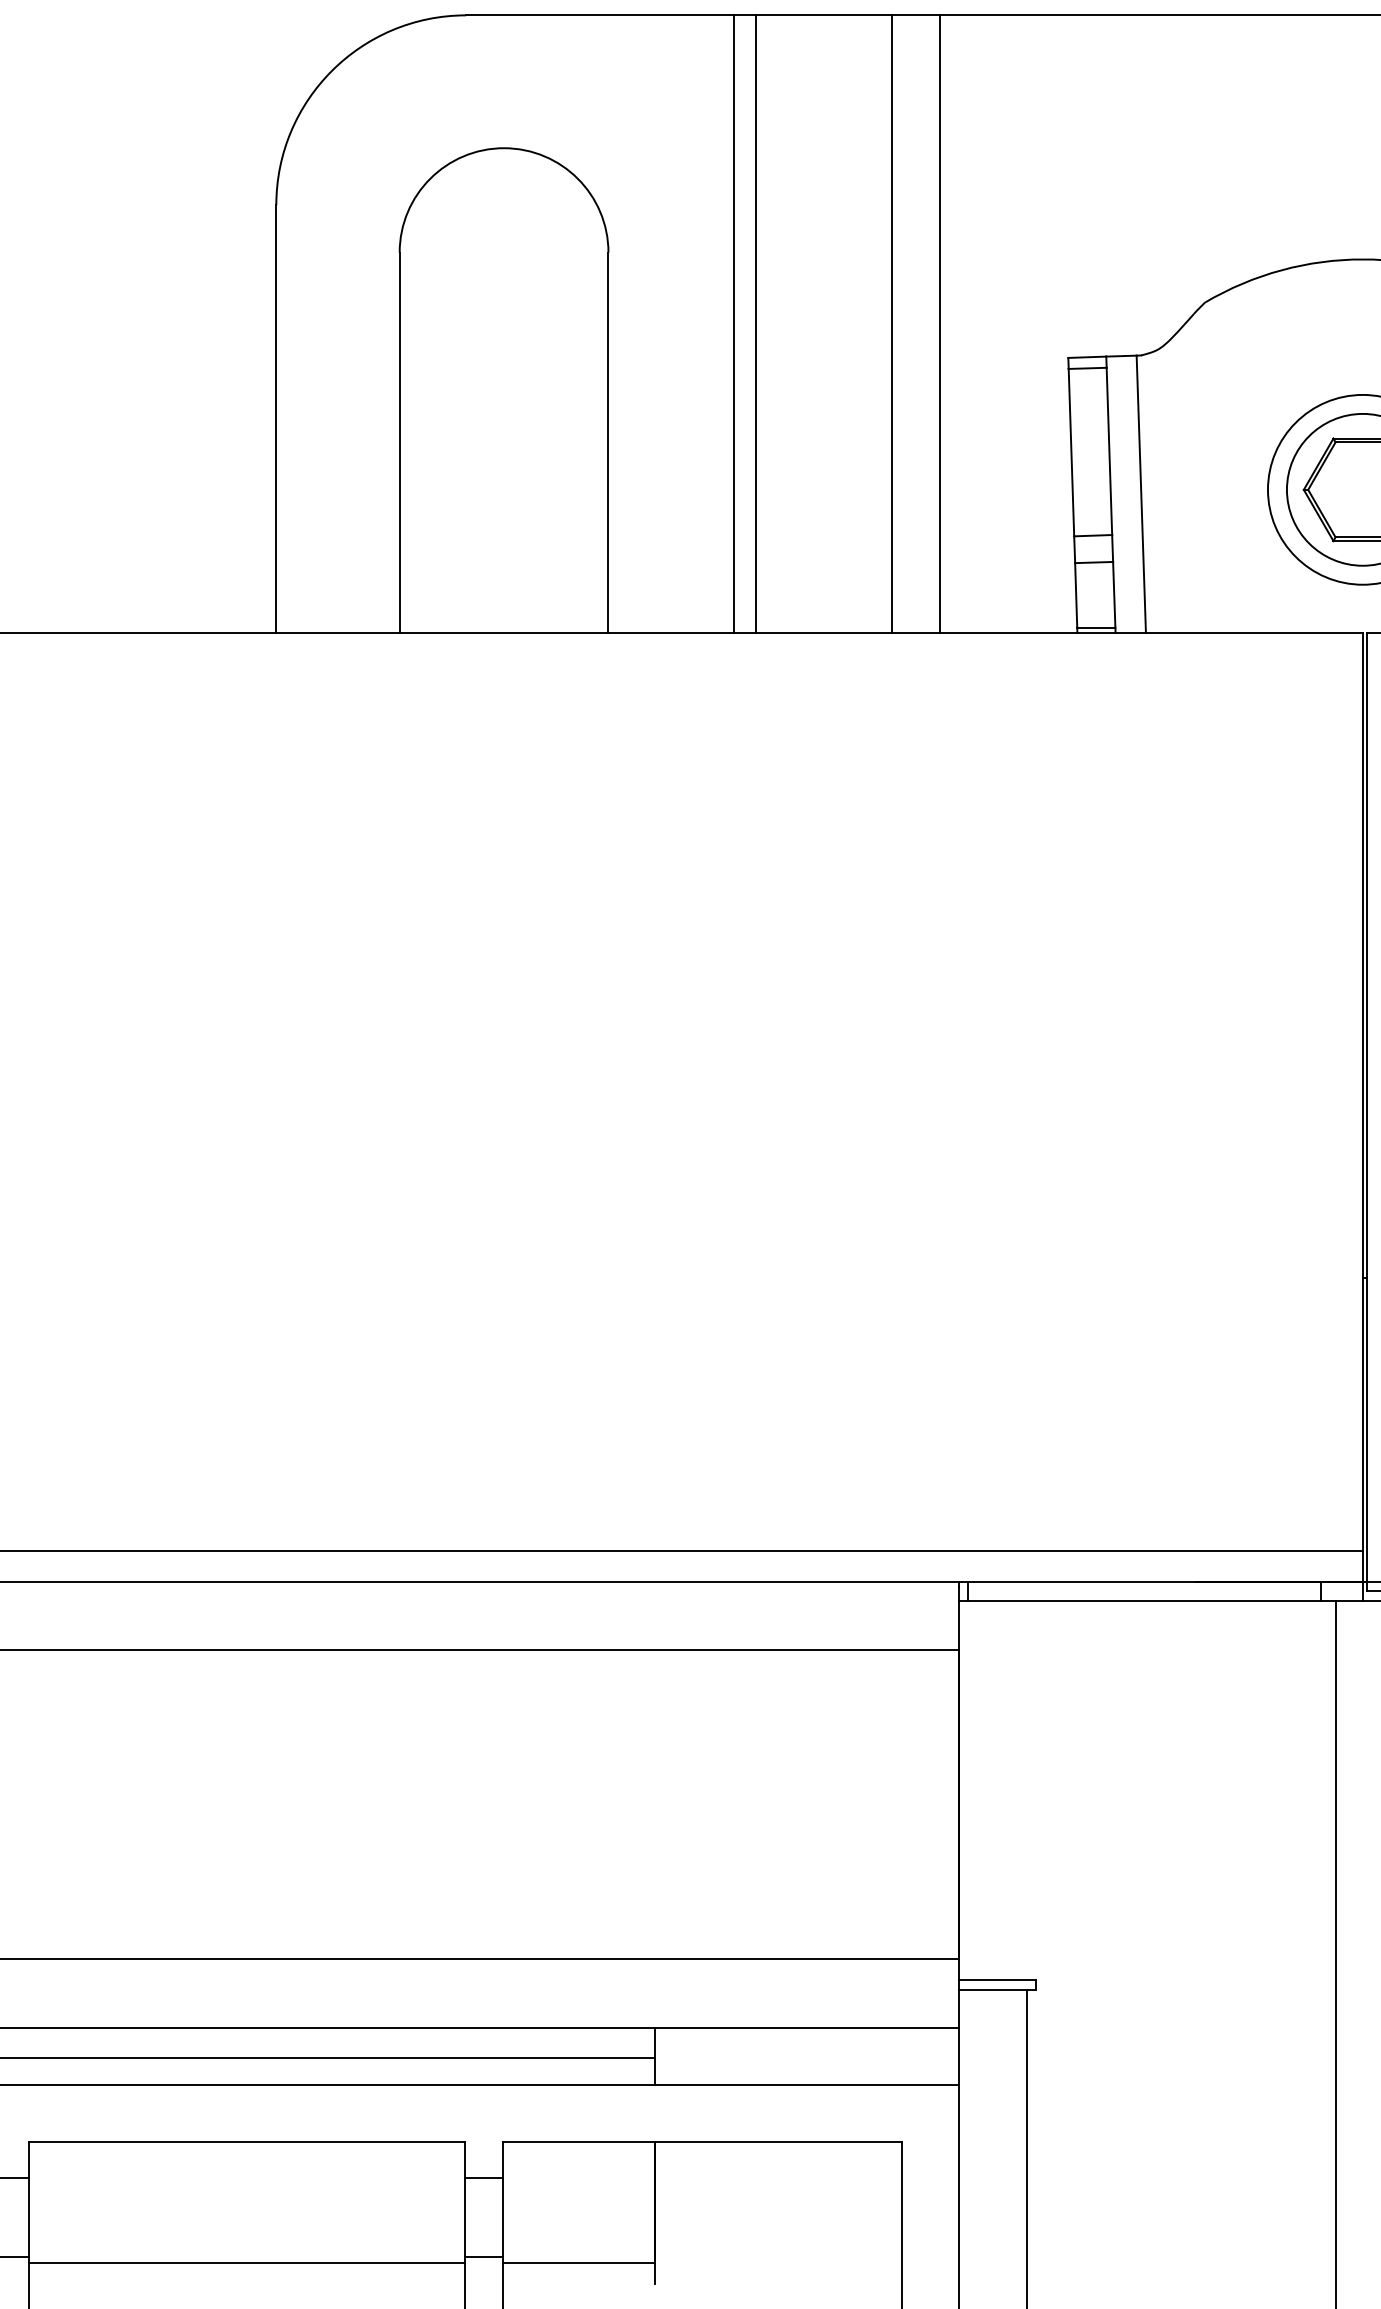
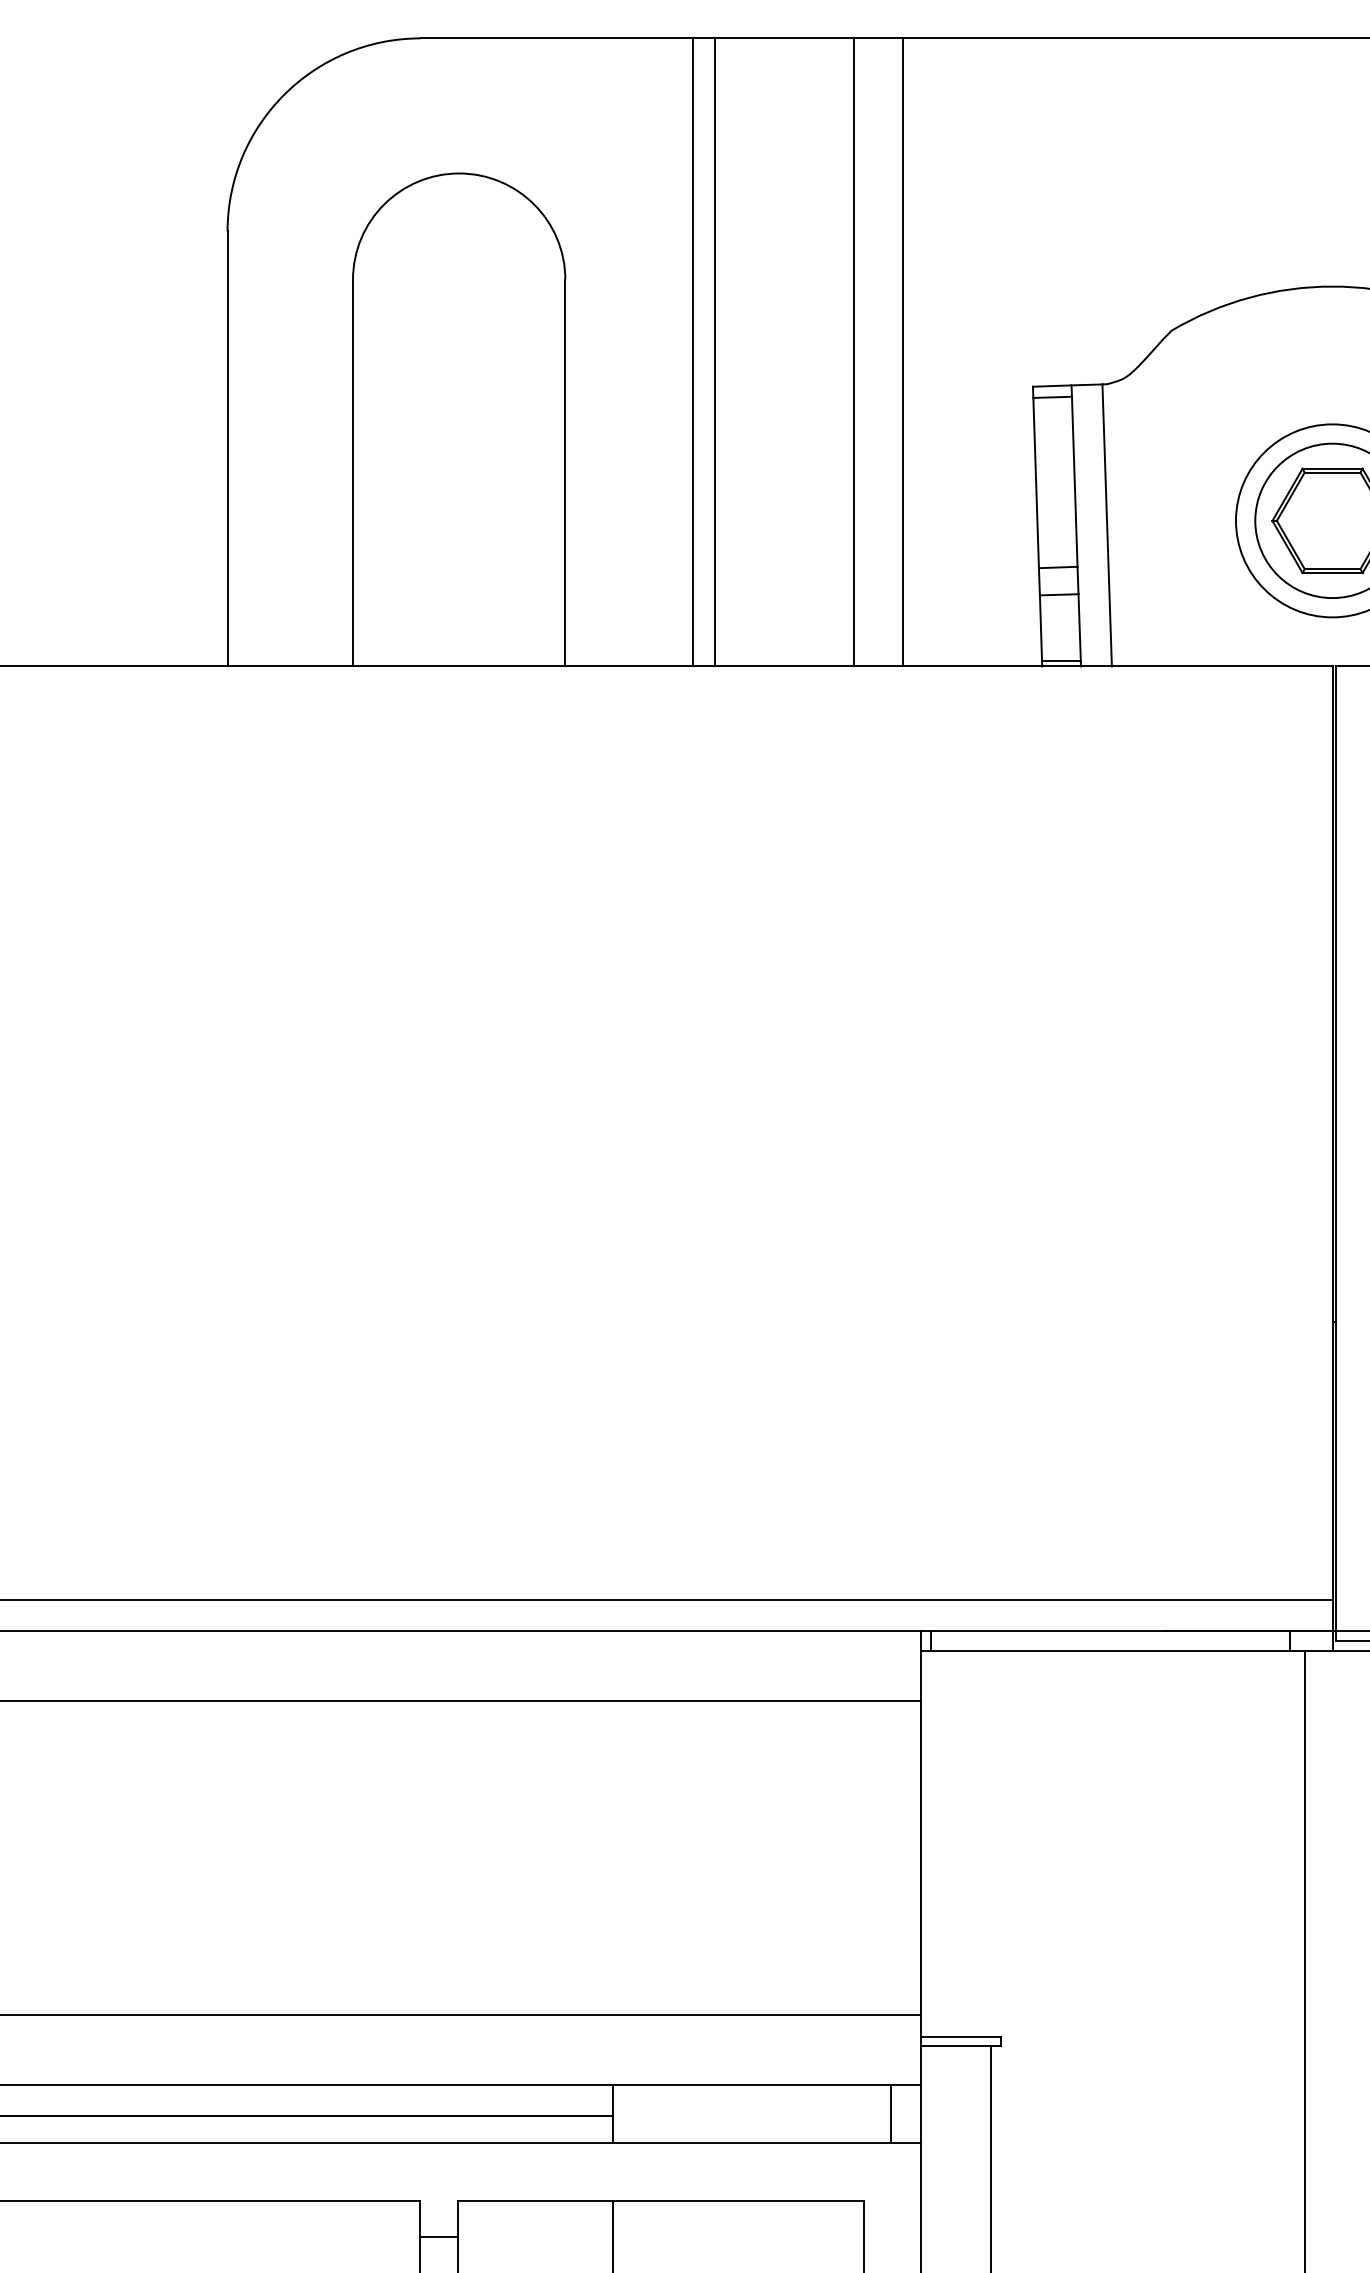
line: (928, 2055) -> (890, 2112), added

